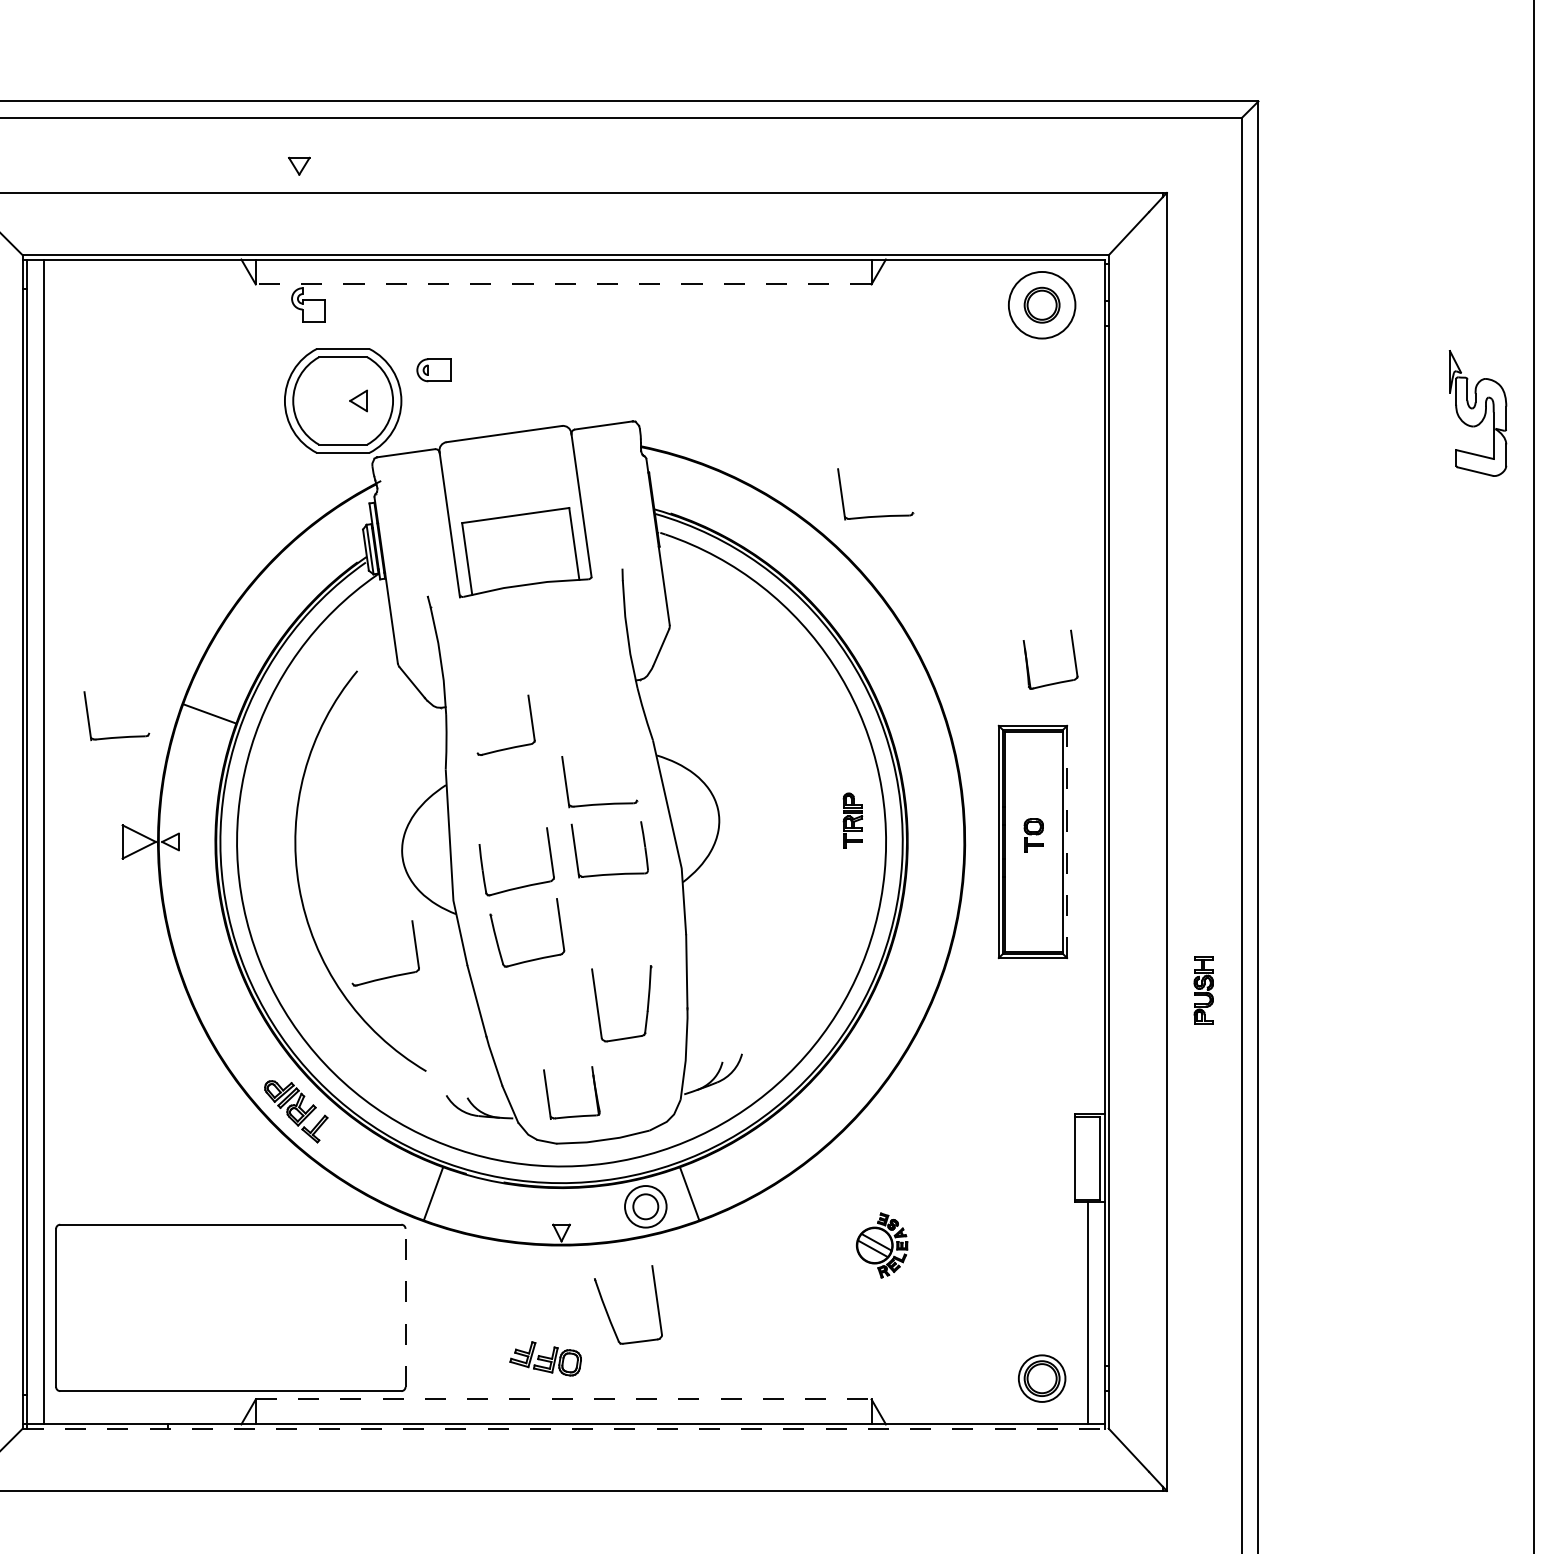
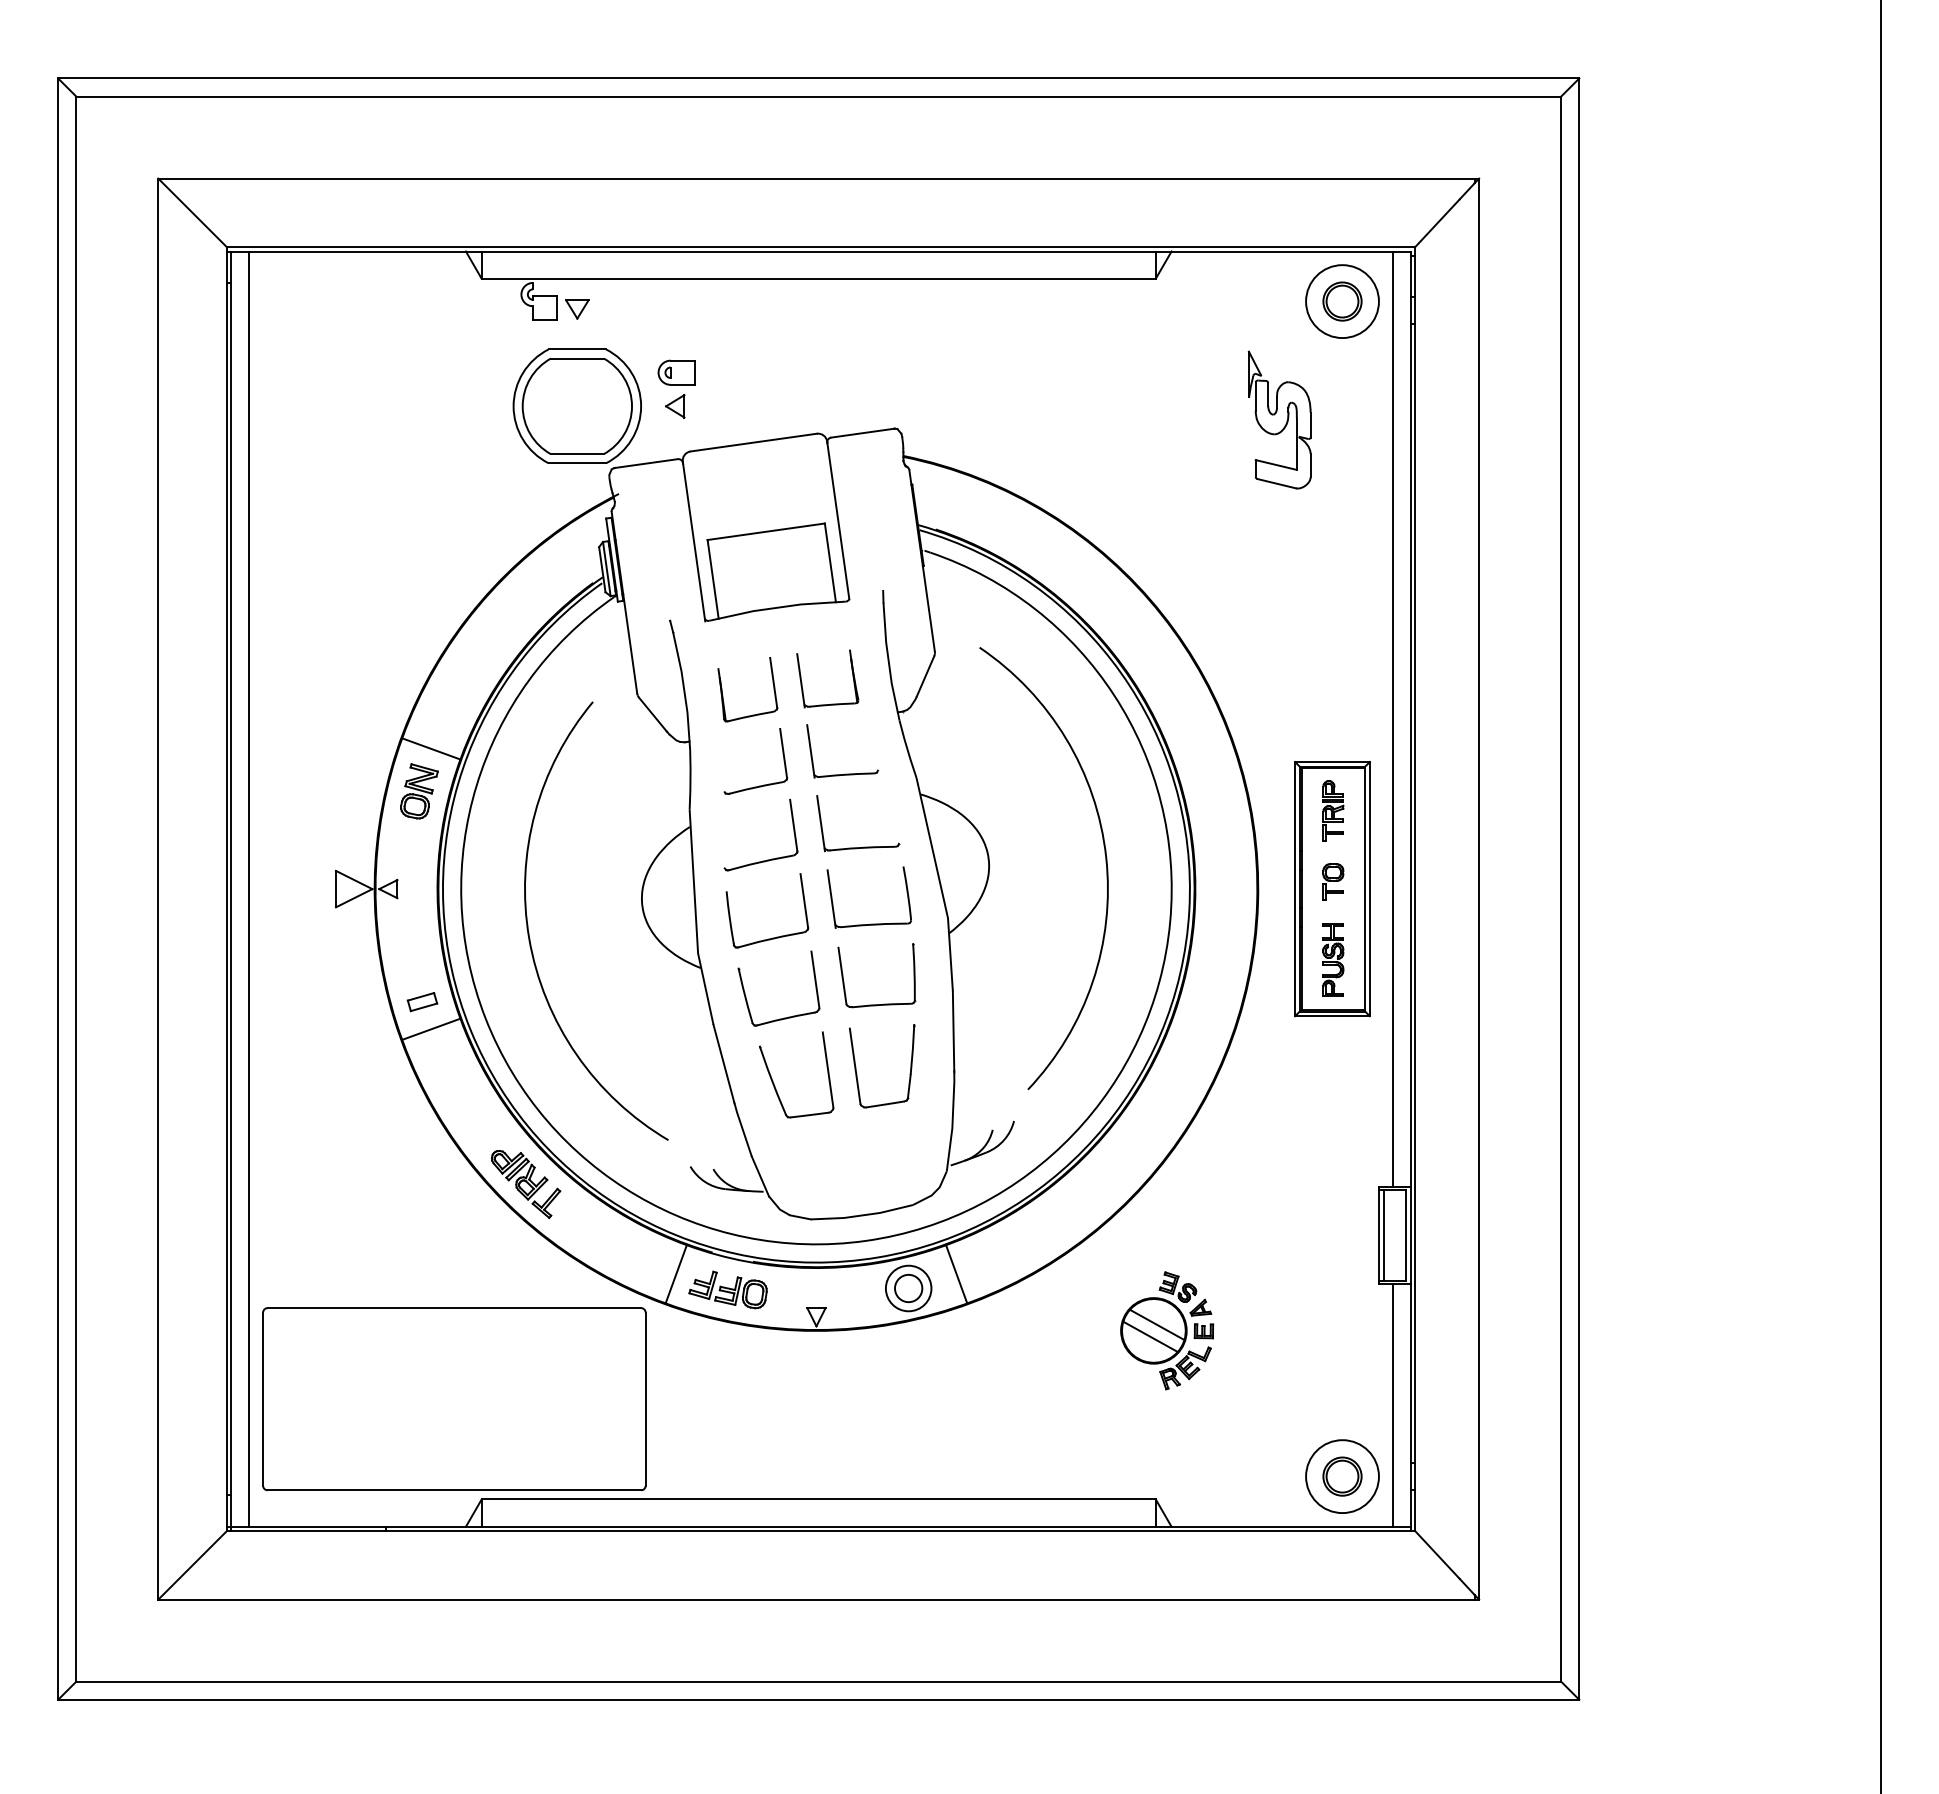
part: (299, 166) -> (577, 309), moved
line: (563, 284) -> (818, 278), dashed -> solid
part: (358, 401) -> (675, 406), moved
part: (1477, 412) -> (1279, 419), moved
part: (880, 515) -> (1165, 531), removed
part: (1028, 665) -> (723, 695), moved
line: (1087, 686) -> (1392, 718), added
part: (118, 736) -> (844, 773), moved
part: (198, 752) -> (419, 791), added
arc: (825, 818) -> (1105, 863), added
part: (853, 820) -> (1333, 810), moved
line: (1066, 842) -> (1369, 889), dashed -> solid
part: (201, 945) -> (422, 1002), added
part: (622, 946) -> (883, 1003), added
line: (209, 969) -> (431, 1028), added
part: (391, 975) -> (767, 859), moved
part: (1203, 990) -> (1333, 959), moved
part: (594, 1091) -> (852, 677), moved
line: (1079, 1157) -> (1383, 1234), added
part: (882, 1245) -> (1167, 1330), size x1.67
line: (405, 1308) -> (645, 1399), dashed -> solid
part: (607, 1310) -> (773, 1080), moved
part: (545, 1358) -> (727, 1289), moved
circle: (1042, 1378) -> (1342, 1476), size x1.43
line: (564, 1399) -> (819, 1499), dashed -> solid
line: (566, 1428) -> (821, 1531), dashed -> solid

